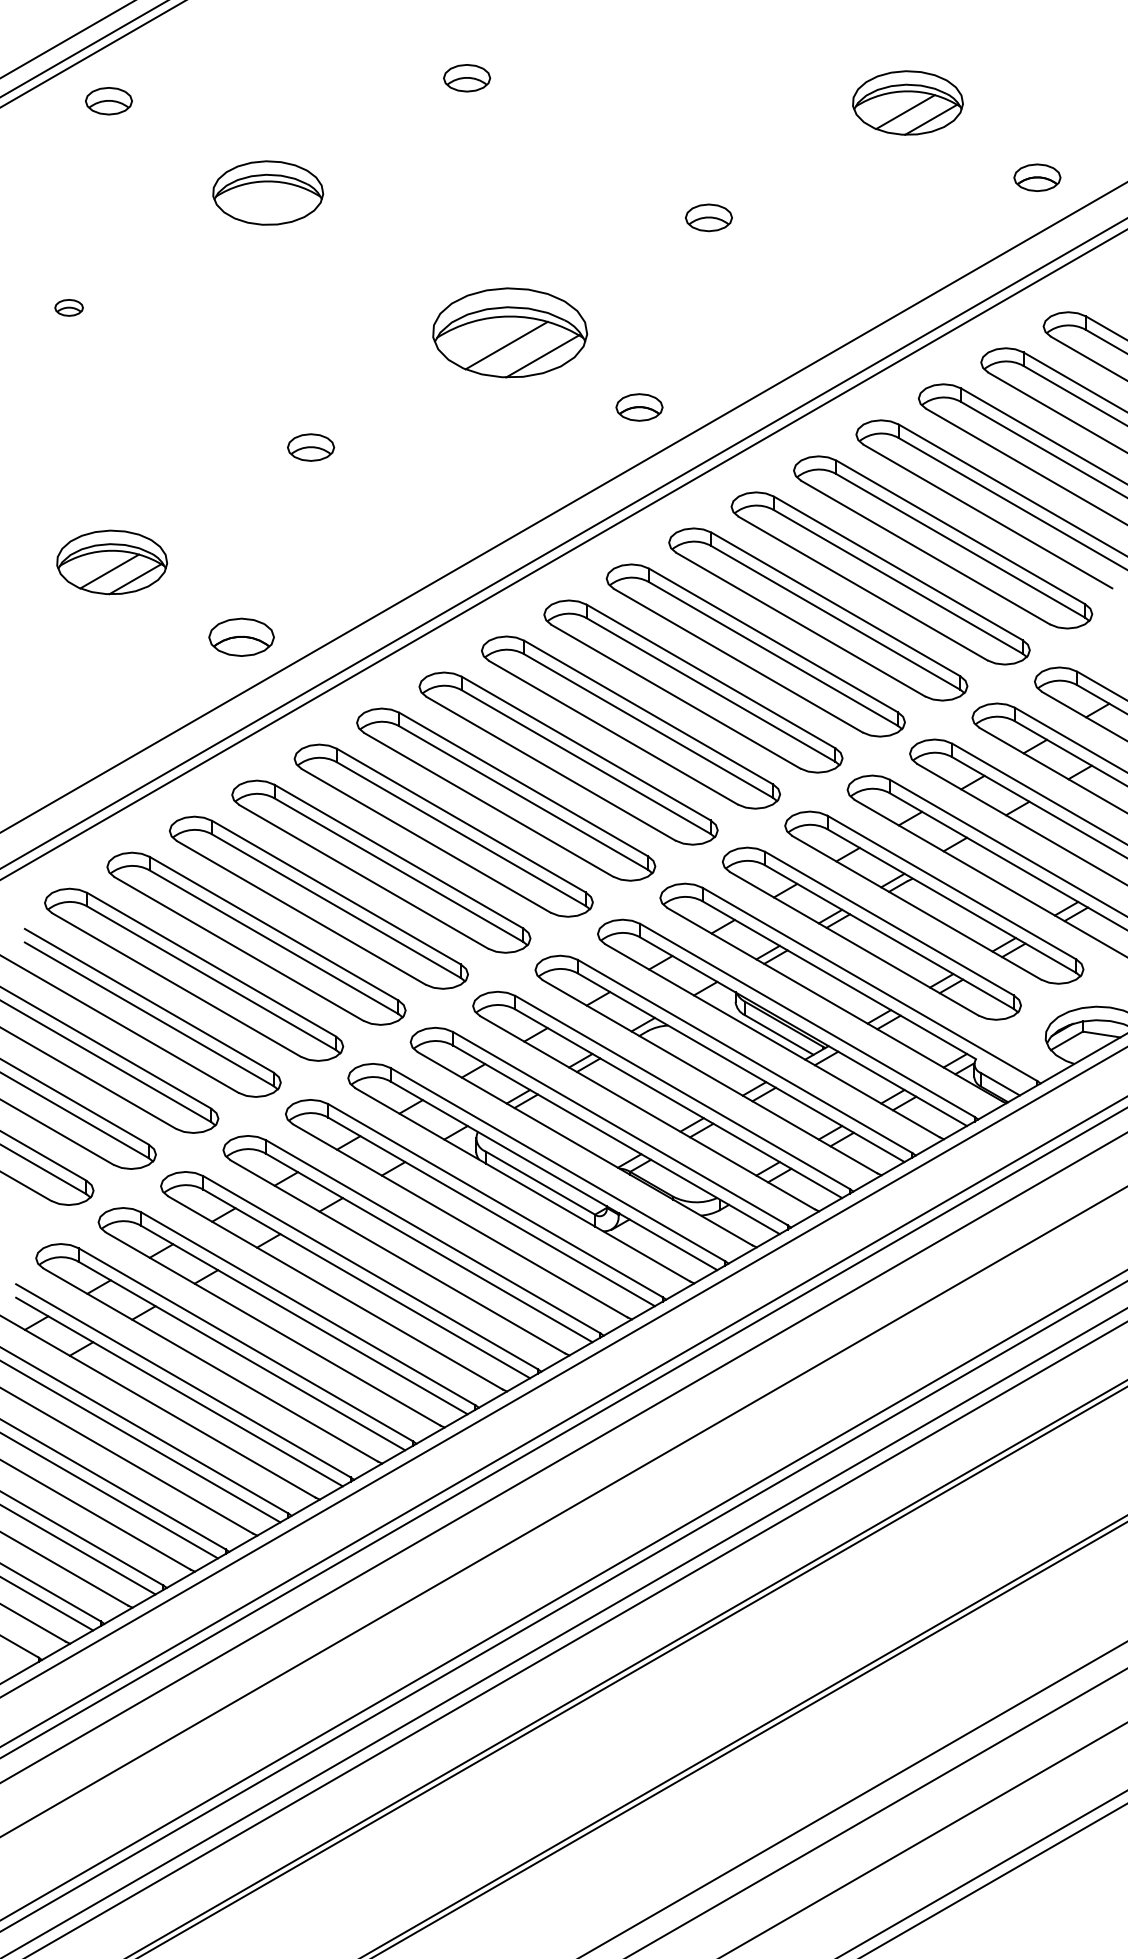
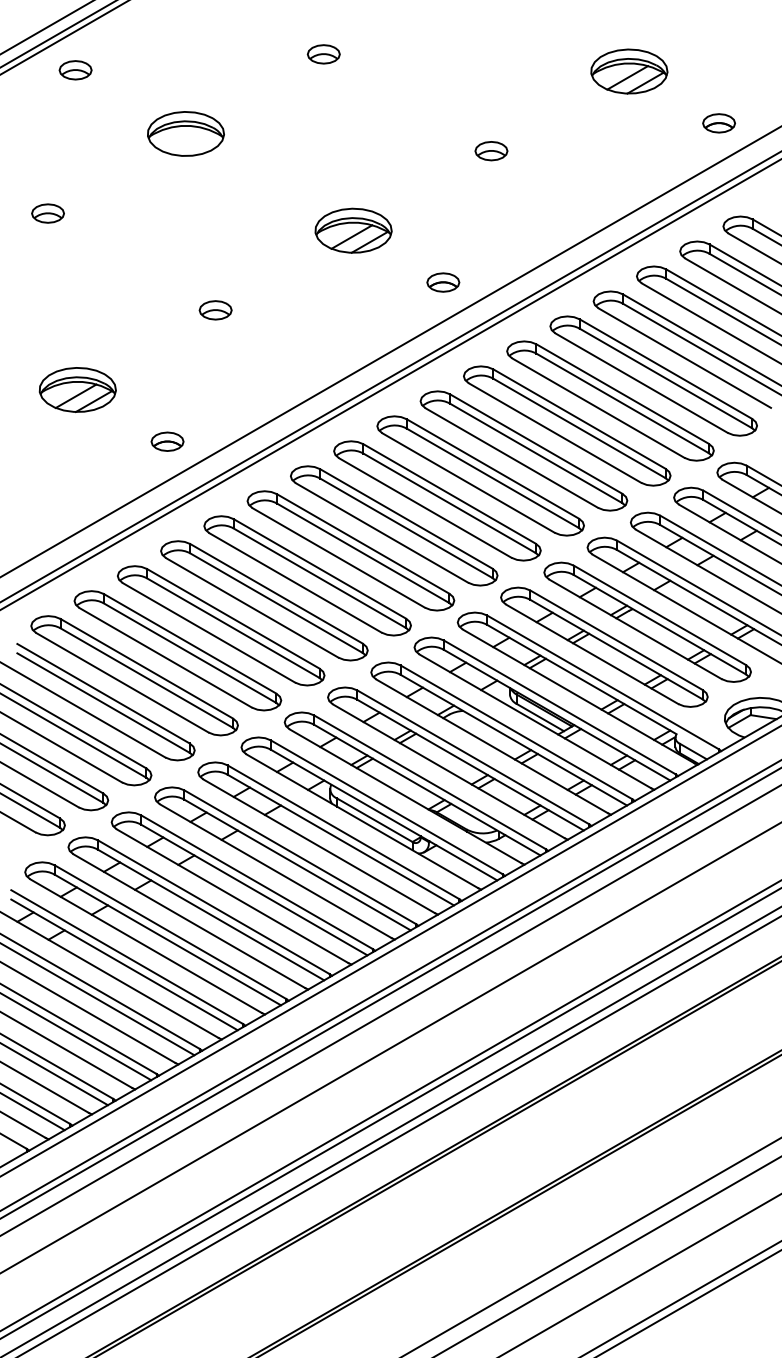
part: (68, 307) -> (47, 213), size x1.67
part: (509, 332) -> (353, 230), size x0.71
part: (241, 636) -> (167, 441), size x0.71

